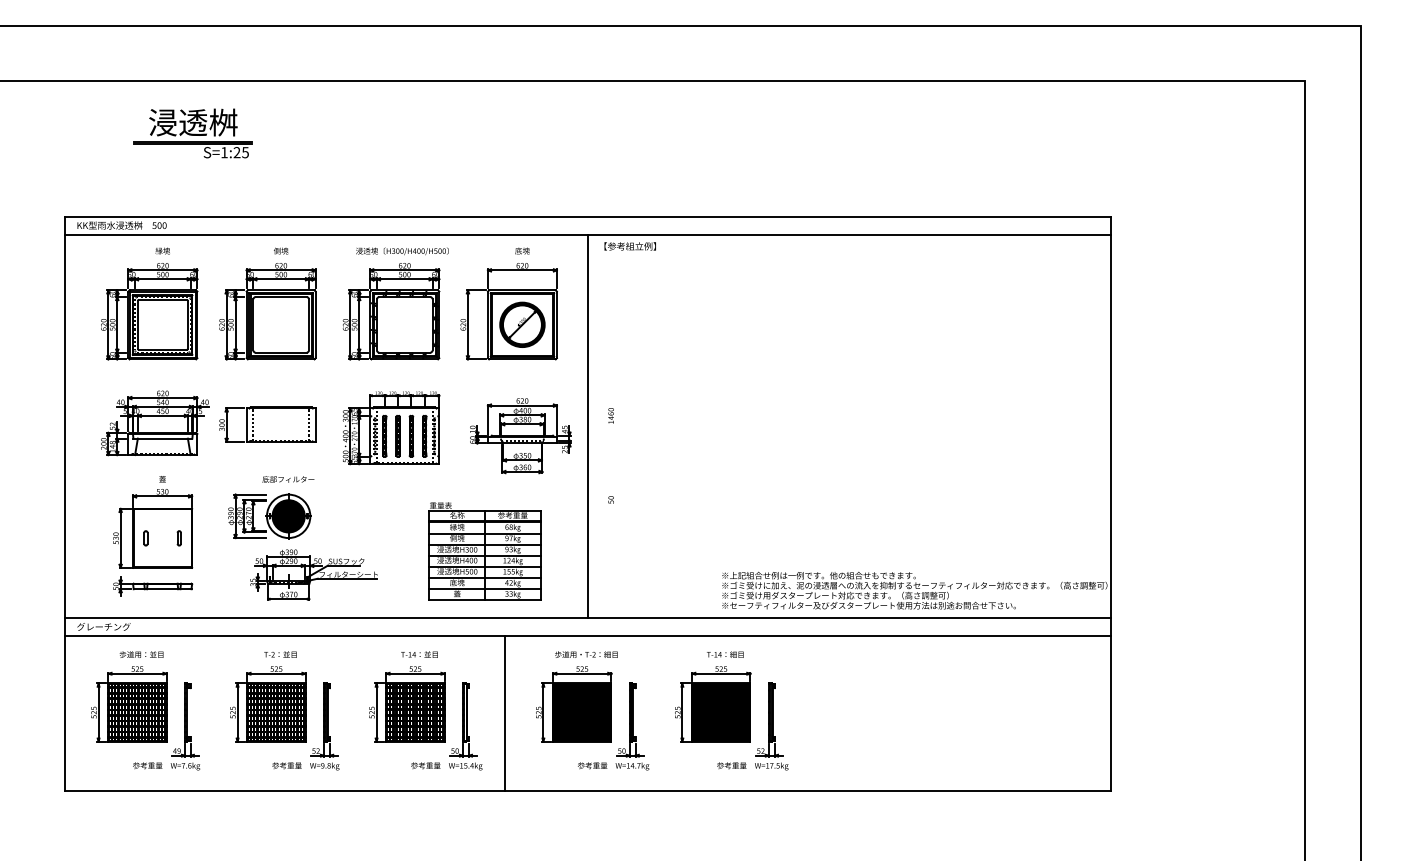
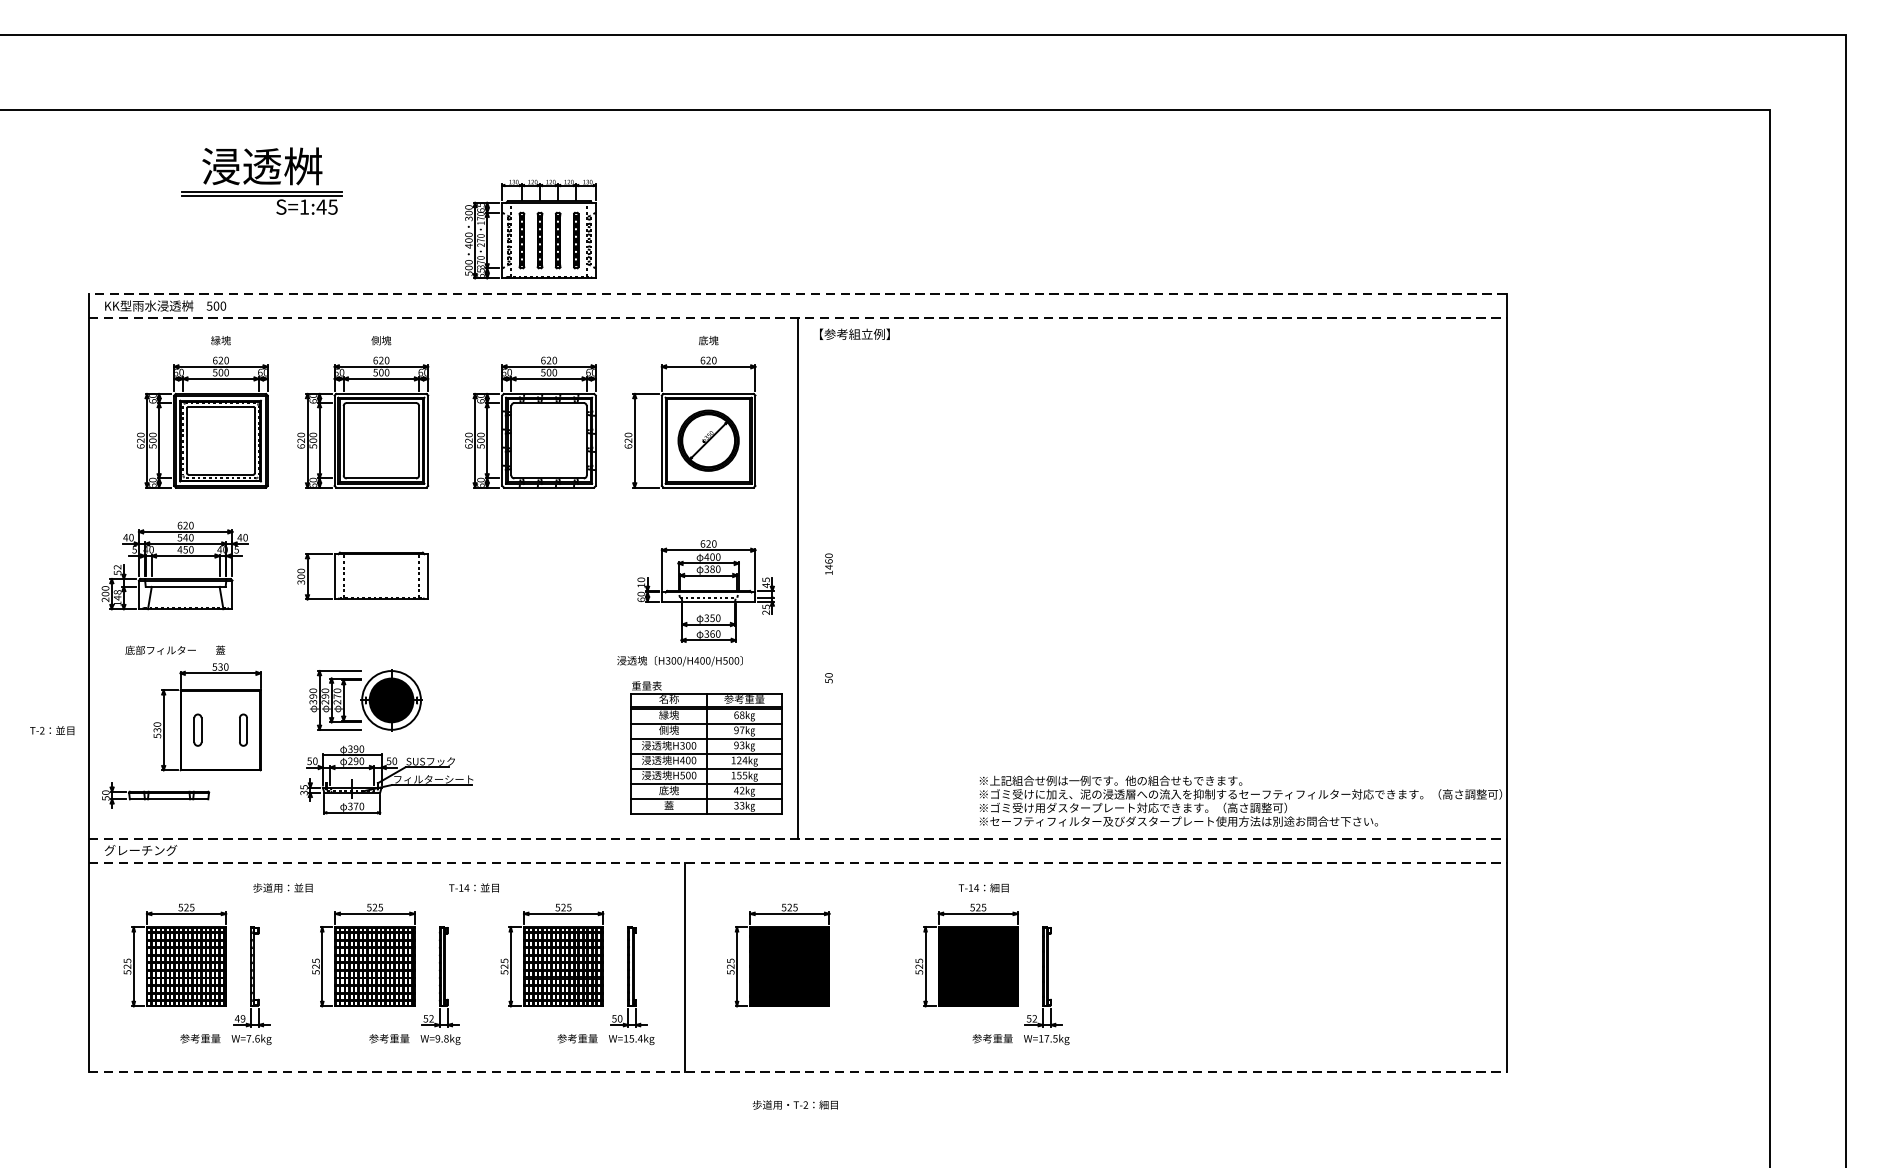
text: (236, 152) -> (320, 206), S=1:25 -> S=1:45
line: (588, 216) -> (798, 293), solid -> dashed
line: (588, 234) -> (798, 318), solid -> dashed
text: (402, 251) -> (680, 661), moved
part: (155, 423) -> (175, 566), moved
part: (391, 428) -> (531, 230), moved
text: (288, 479) -> (160, 650), moved
part: (145, 538) -> (197, 730), size x1.6
part: (178, 538) -> (242, 730), size x1.6
part: (484, 551) -> (706, 748), moved
part: (313, 574) -> (385, 779), moved
part: (153, 586) -> (156, 795), moved
line: (588, 618) -> (798, 838), solid -> dashed
line: (588, 635) -> (798, 862), solid -> dashed
text: (141, 654) -> (282, 887), moved
text: (280, 654) -> (52, 730), moved
text: (419, 654) -> (474, 887), moved
text: (586, 654) -> (795, 1104), moved
part: (629, 726) -> (853, 985), removed
line: (588, 790) -> (798, 1072), solid -> dashed

